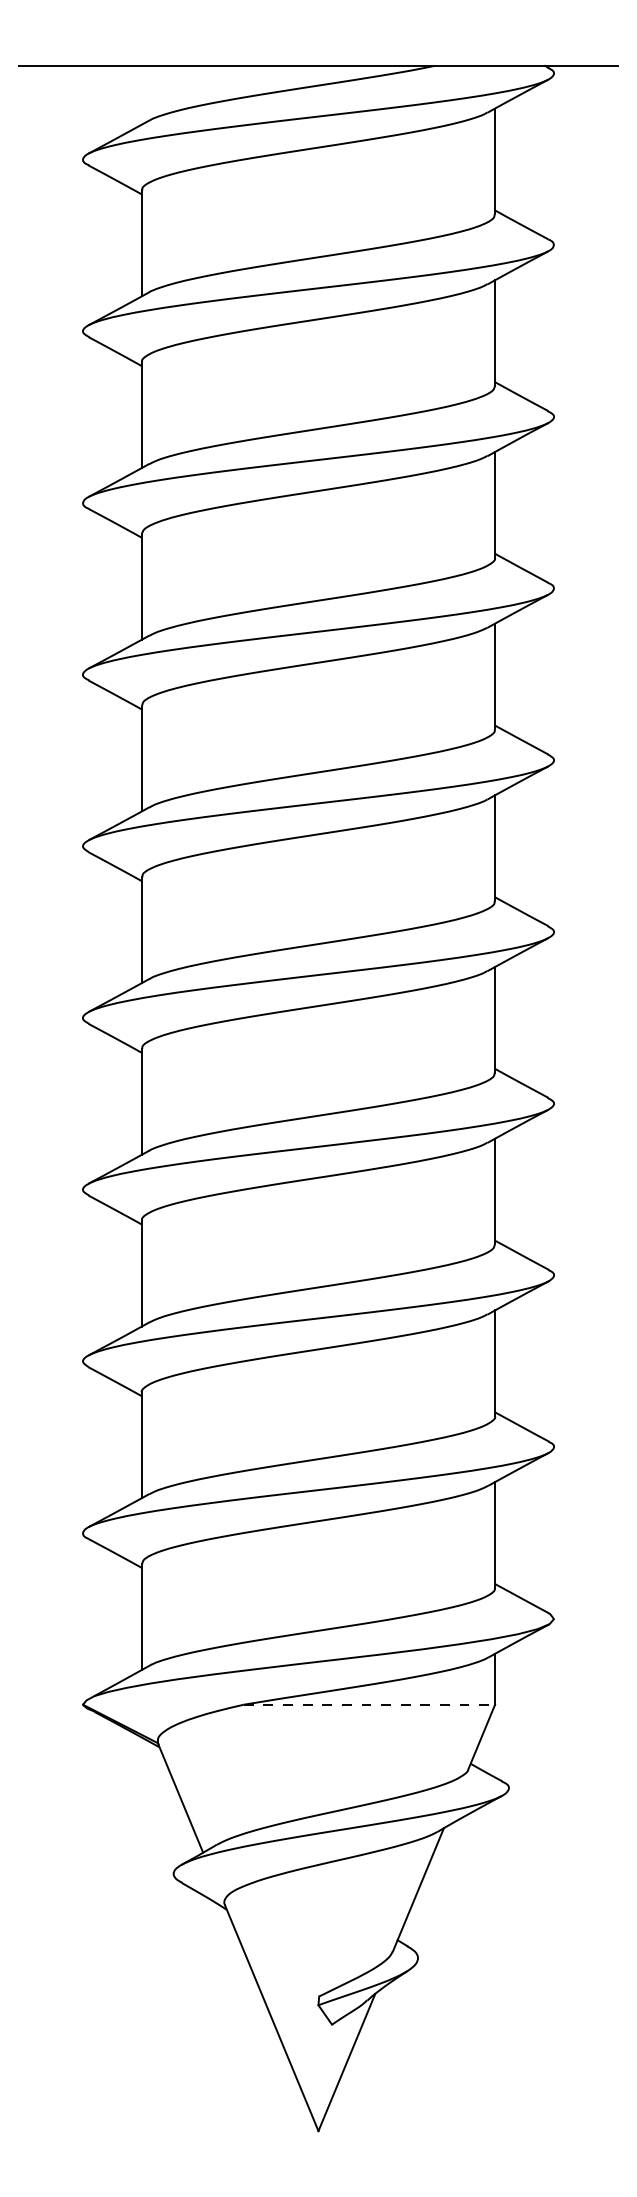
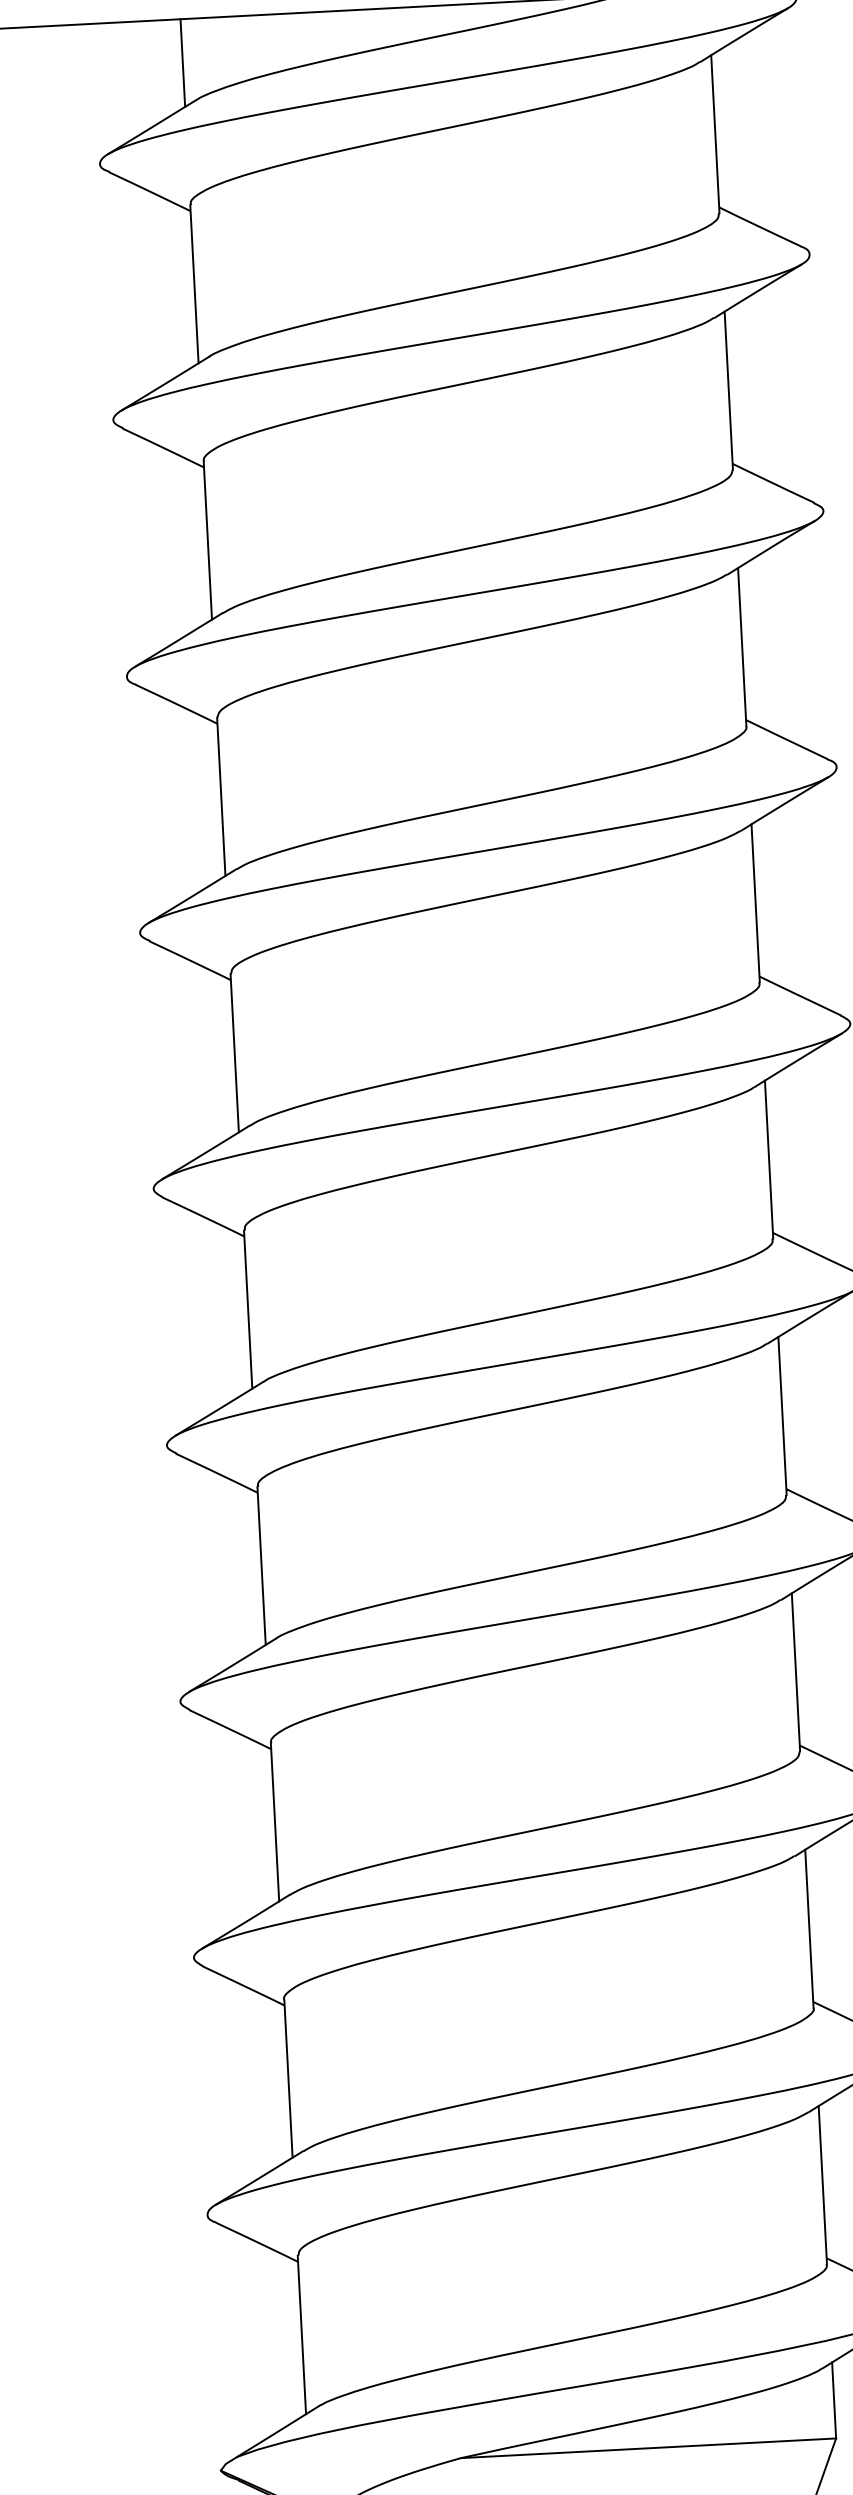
line: (141, 94) -> (182, 61), added
line: (369, 1704) -> (648, 2447), dashed -> solid

